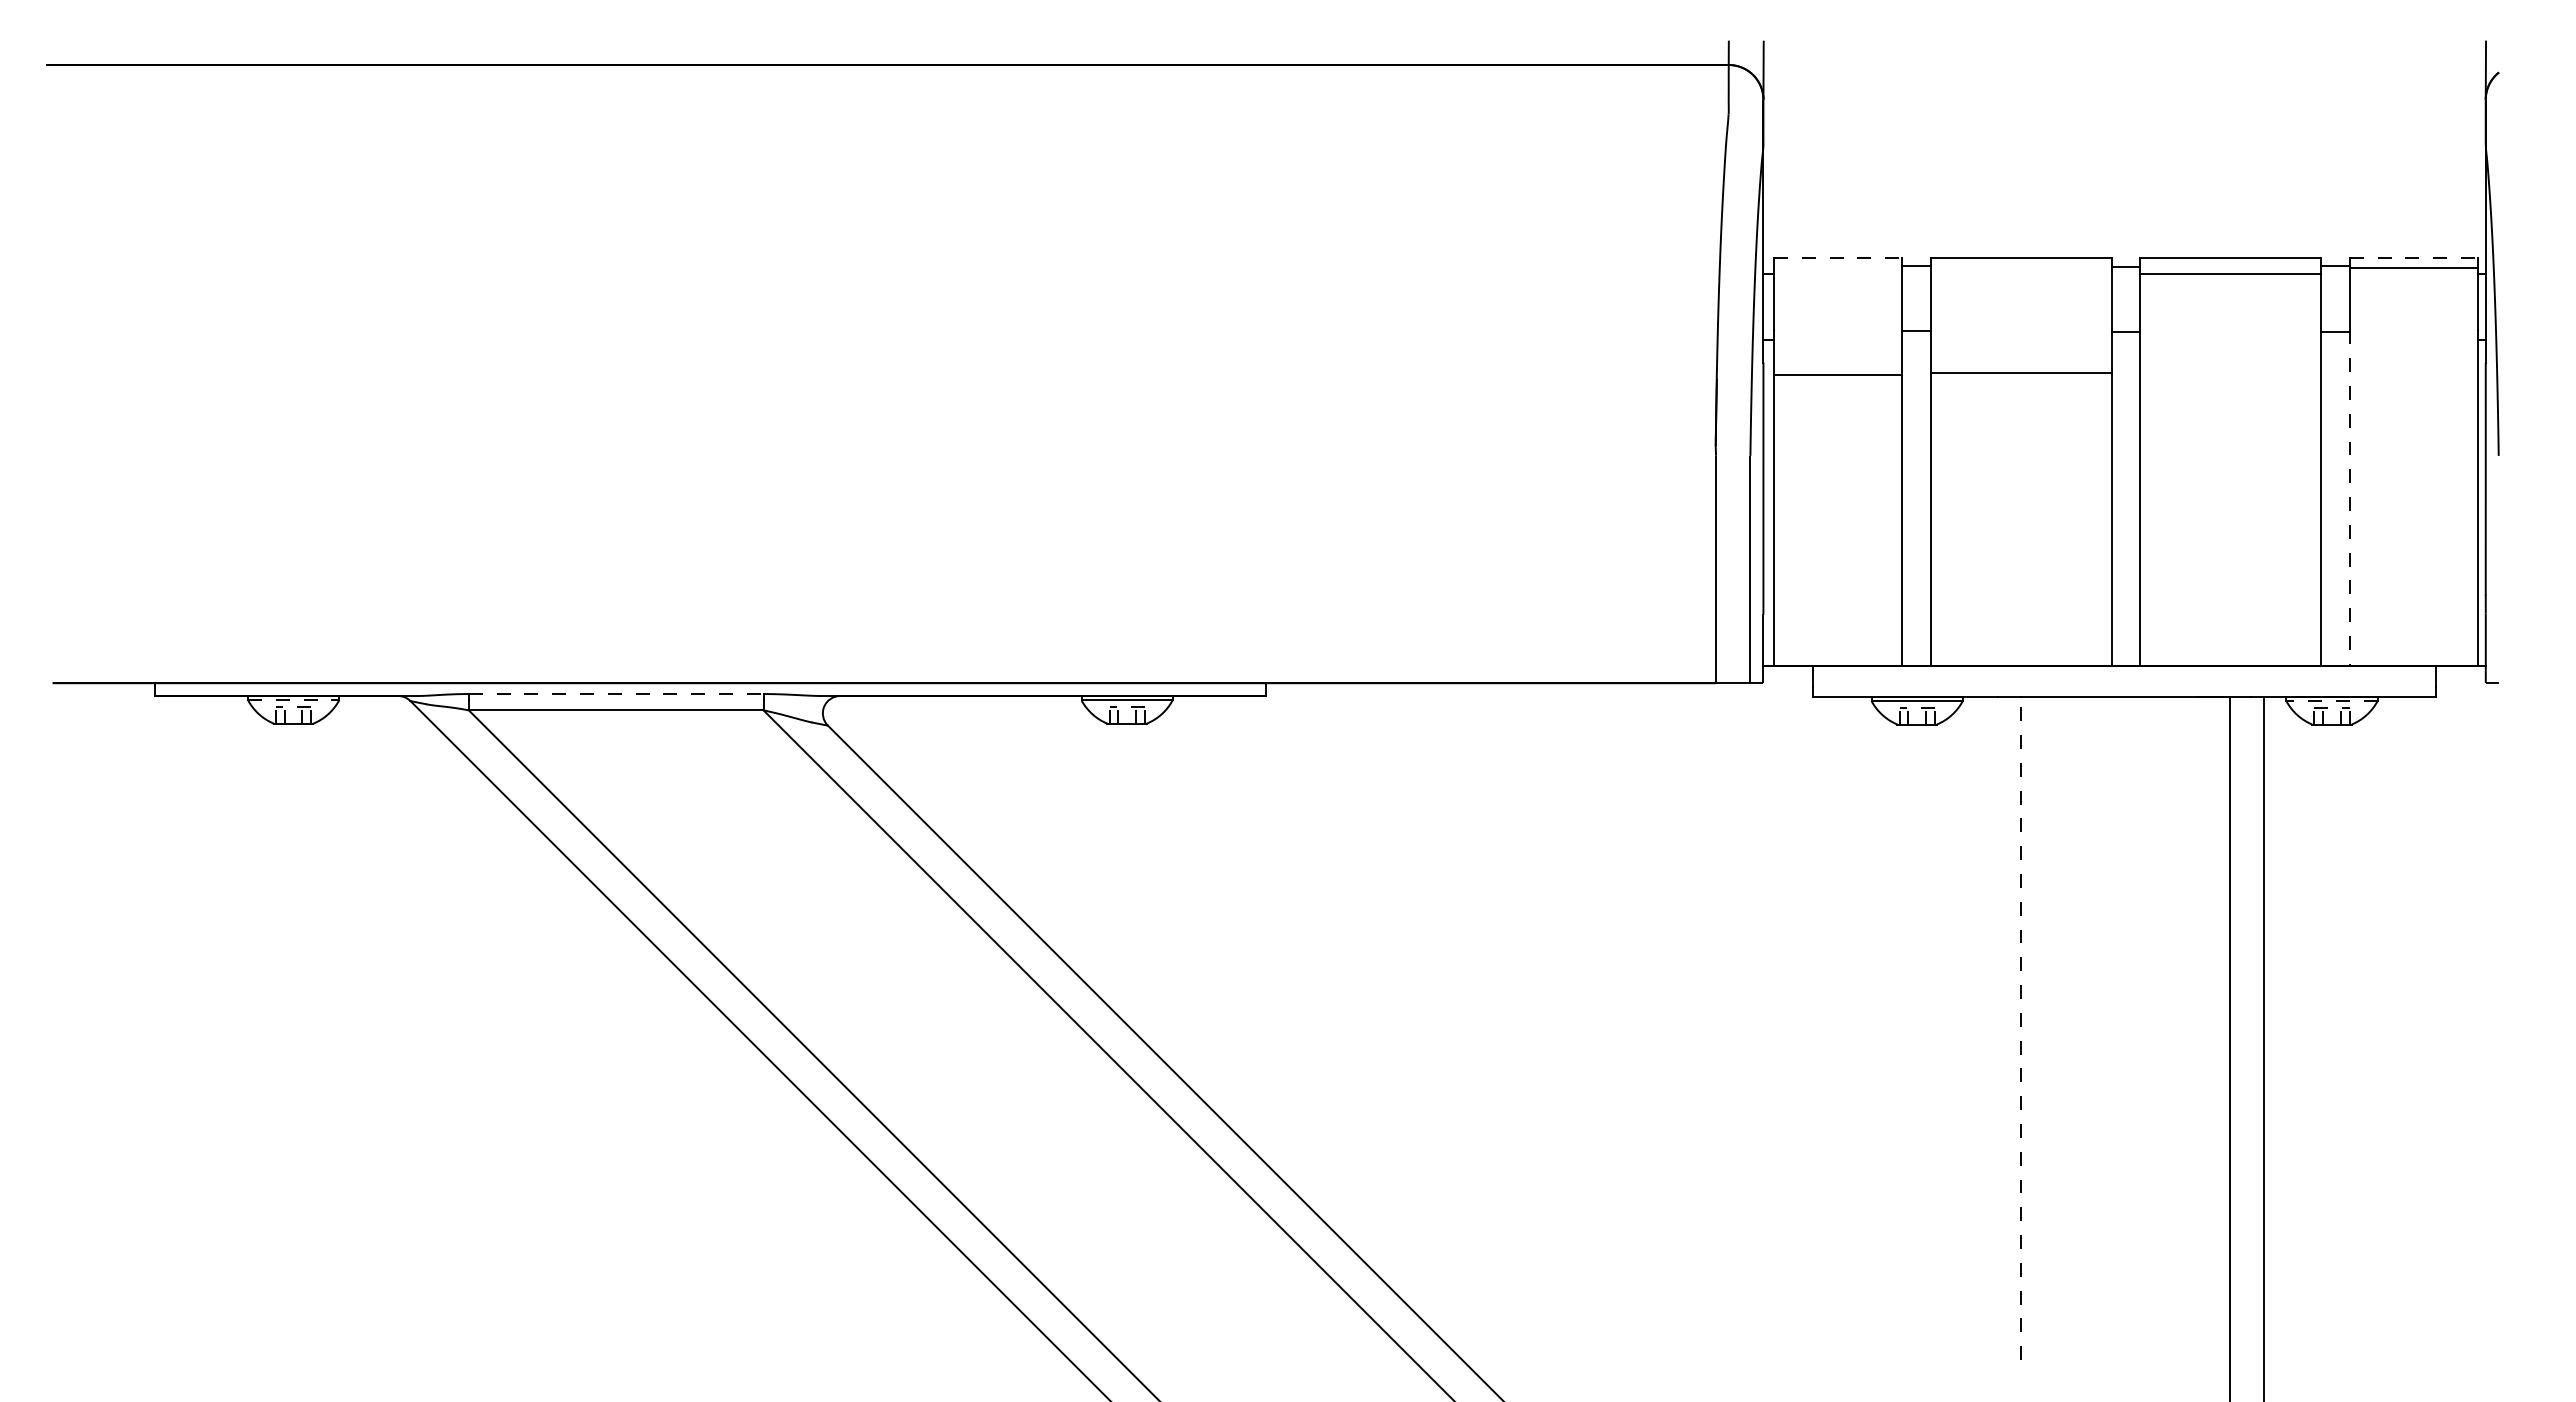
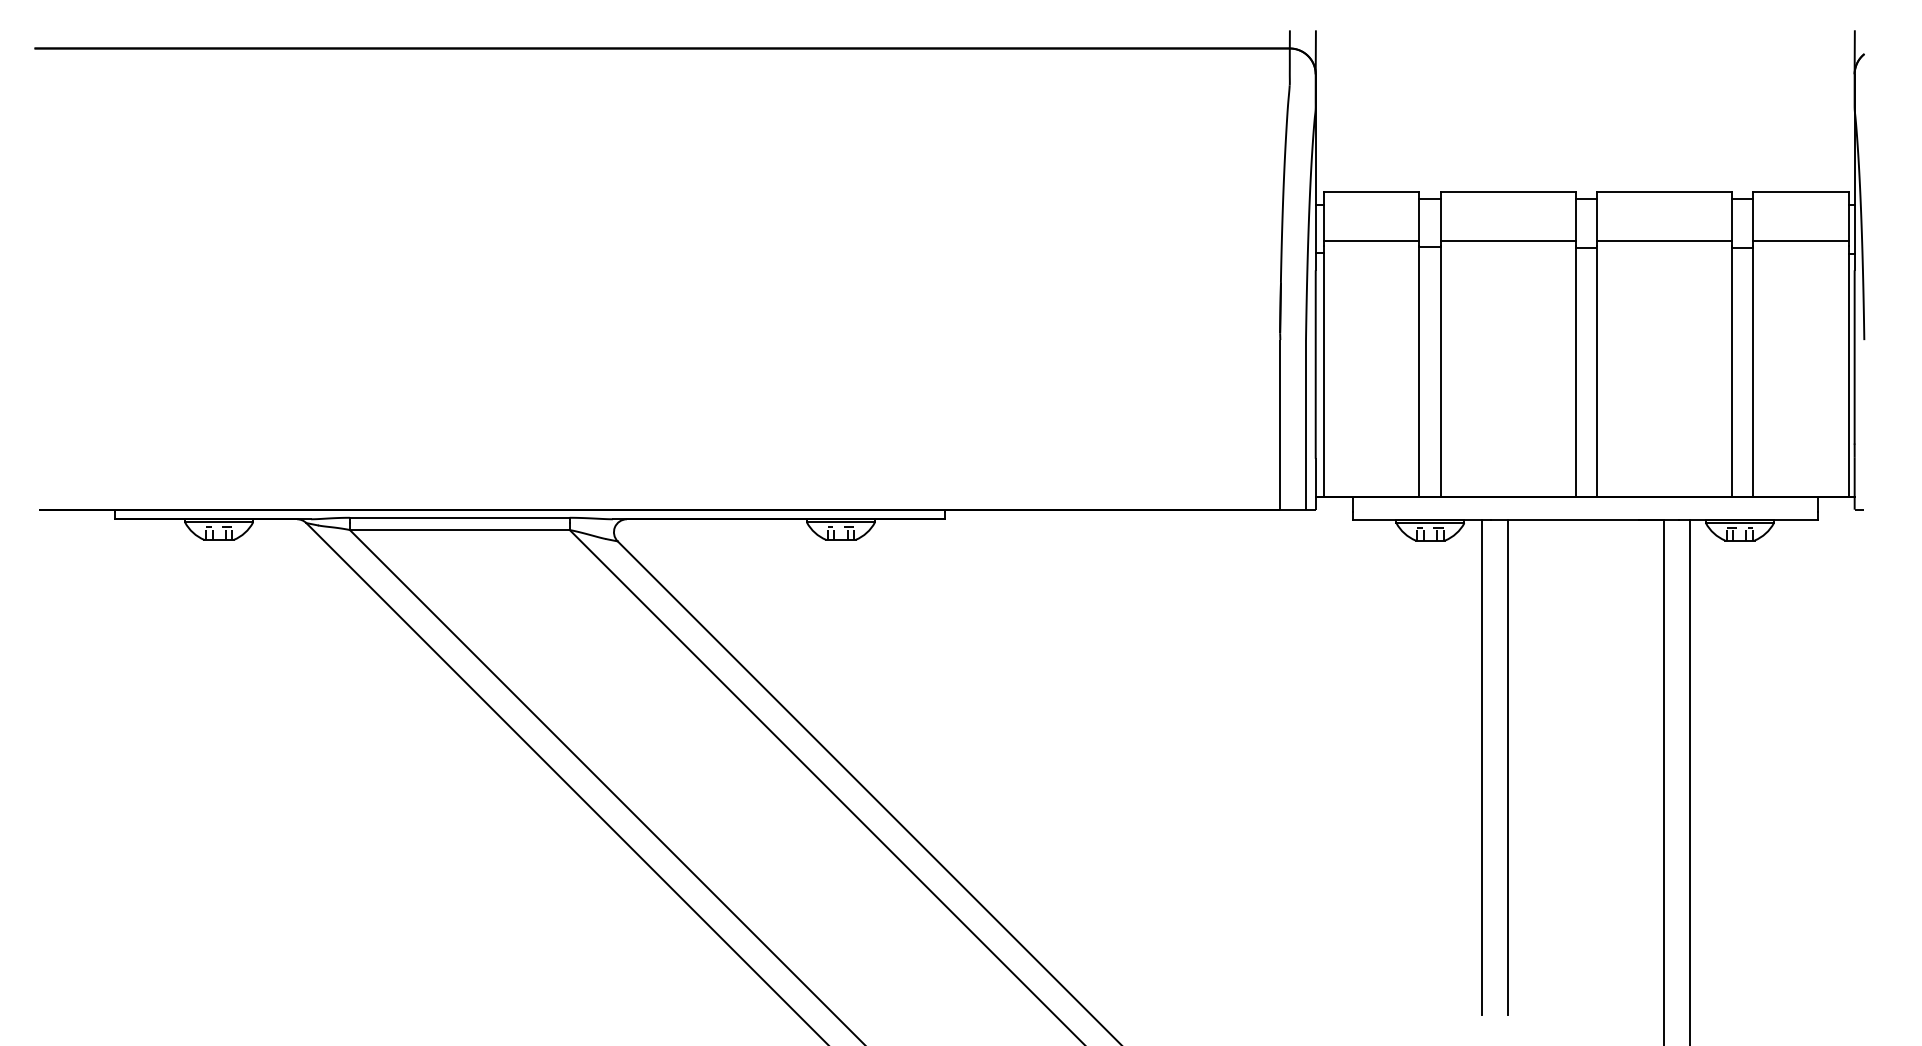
line: (1838, 257) -> (1371, 192), dashed -> solid
line: (2413, 257) -> (1800, 192), dashed -> solid
line: (2413, 268) -> (1800, 241), moved
line: (2230, 274) -> (1664, 241), moved
line: (2021, 373) -> (1508, 241), moved
line: (1837, 374) -> (1370, 240), moved
line: (2349, 498) -> (1752, 371), dashed -> solid
line: (616, 694) -> (459, 518), dashed -> solid
line: (293, 700) -> (219, 522), dashed -> solid
line: (2332, 701) -> (1740, 523), dashed -> solid
line: (1986, 1028) -> (1482, 767), added
line: (2021, 1028) -> (1508, 767), dashed -> solid

